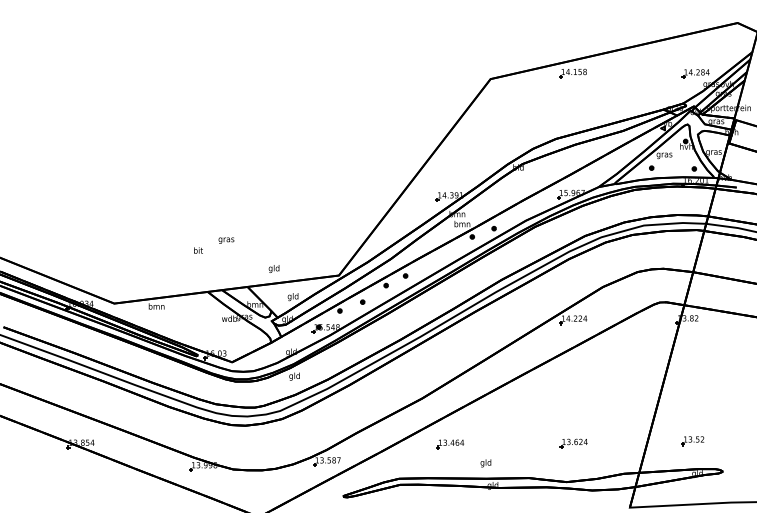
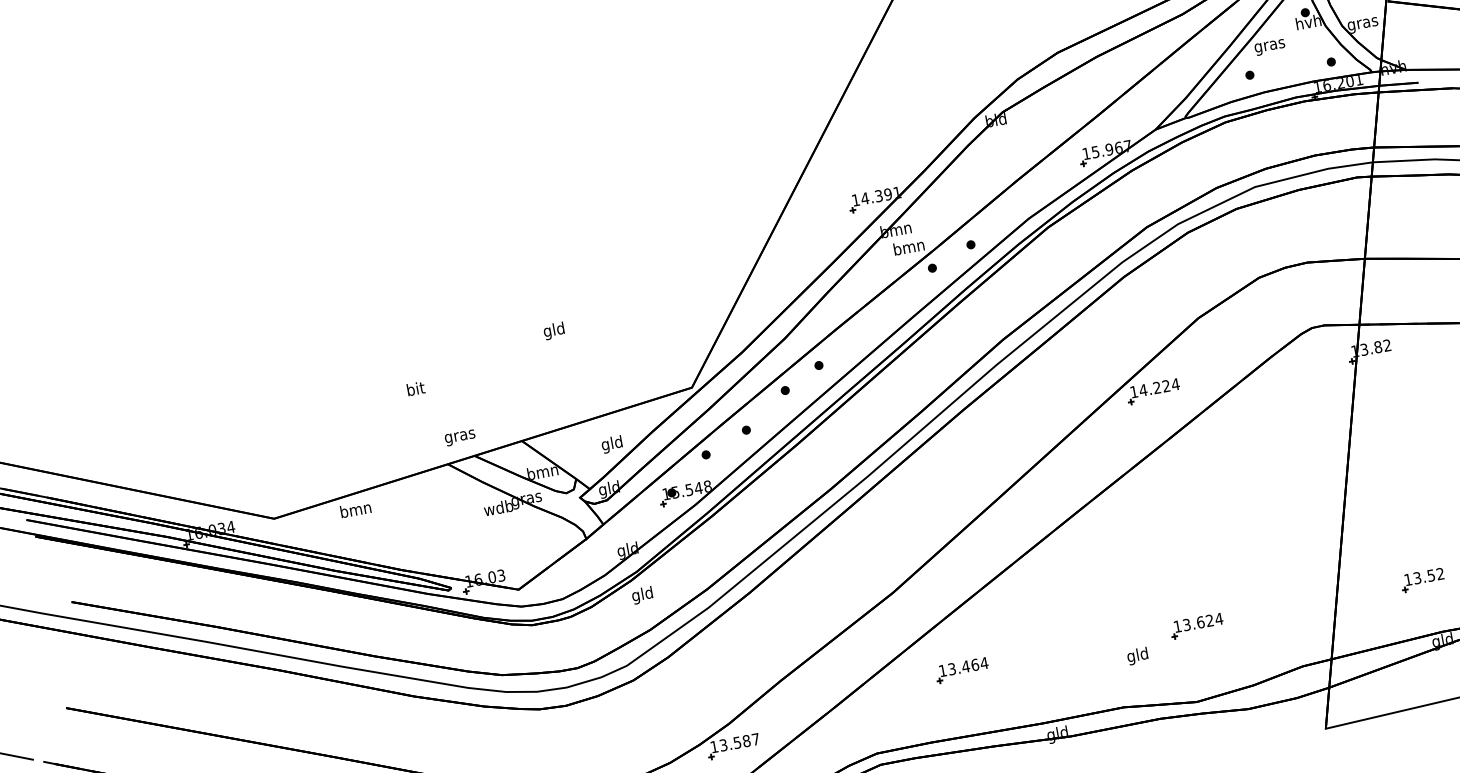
text: (226, 240) -> (460, 437), moved
text: (273, 268) -> (552, 330), moved
text: (485, 463) -> (1136, 656), moved

